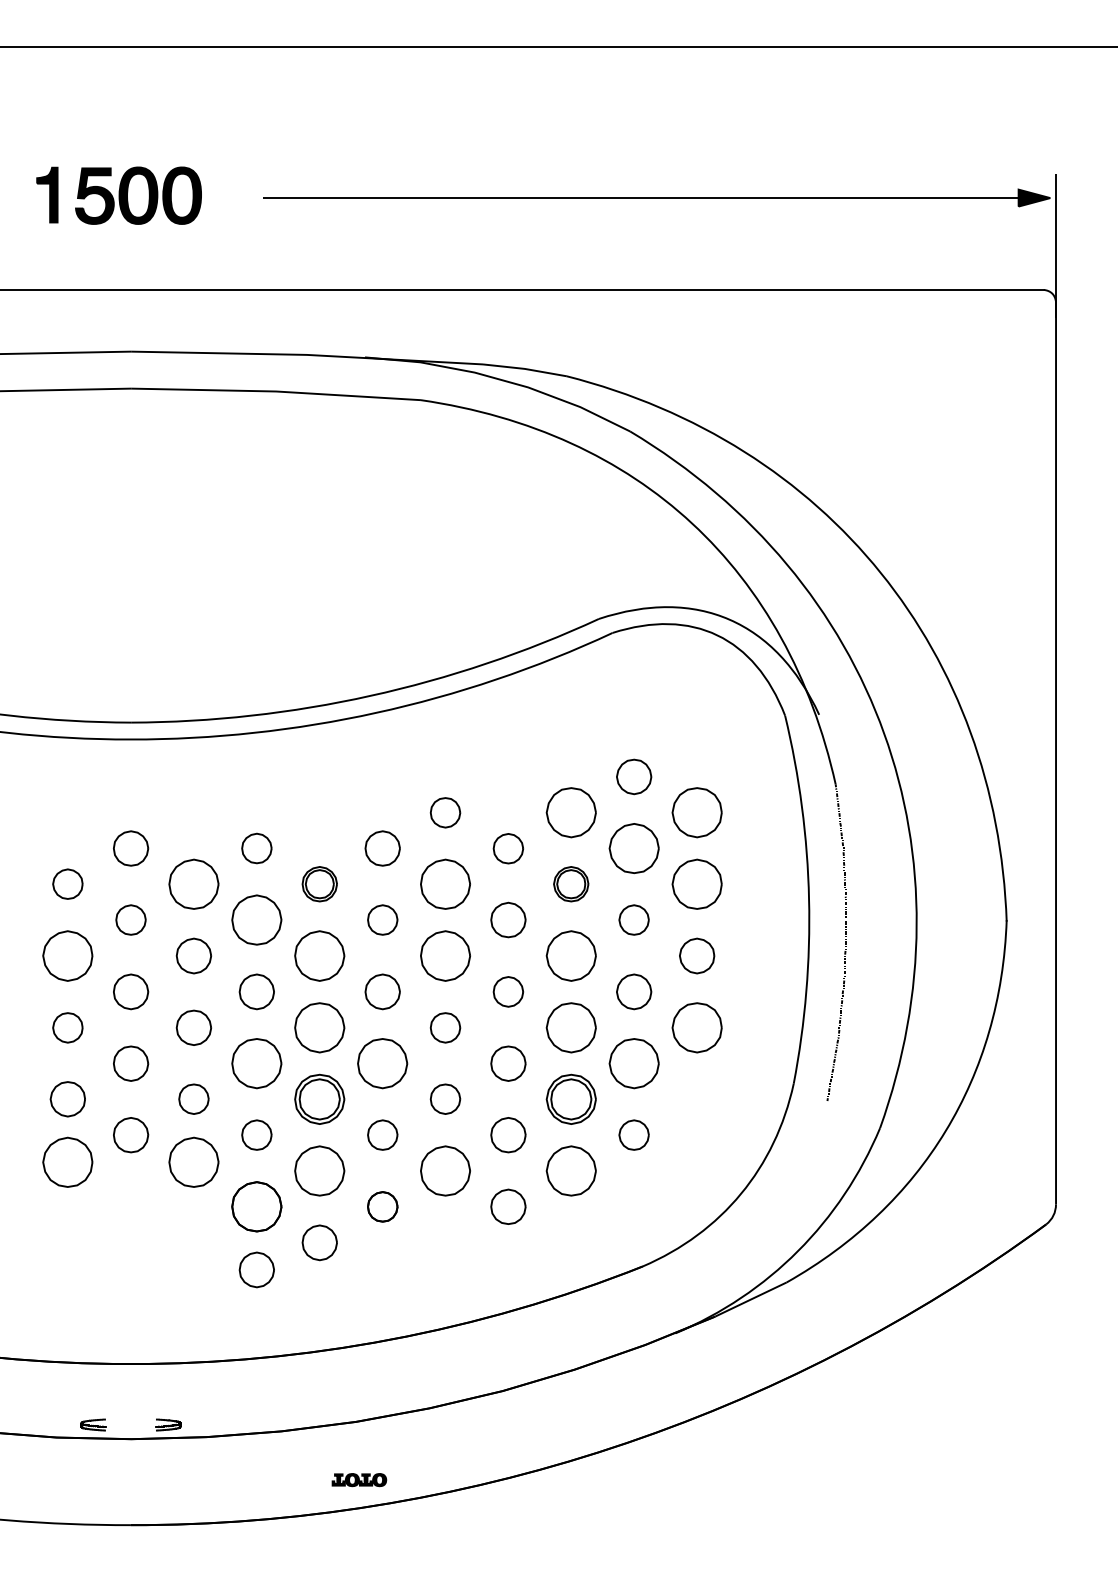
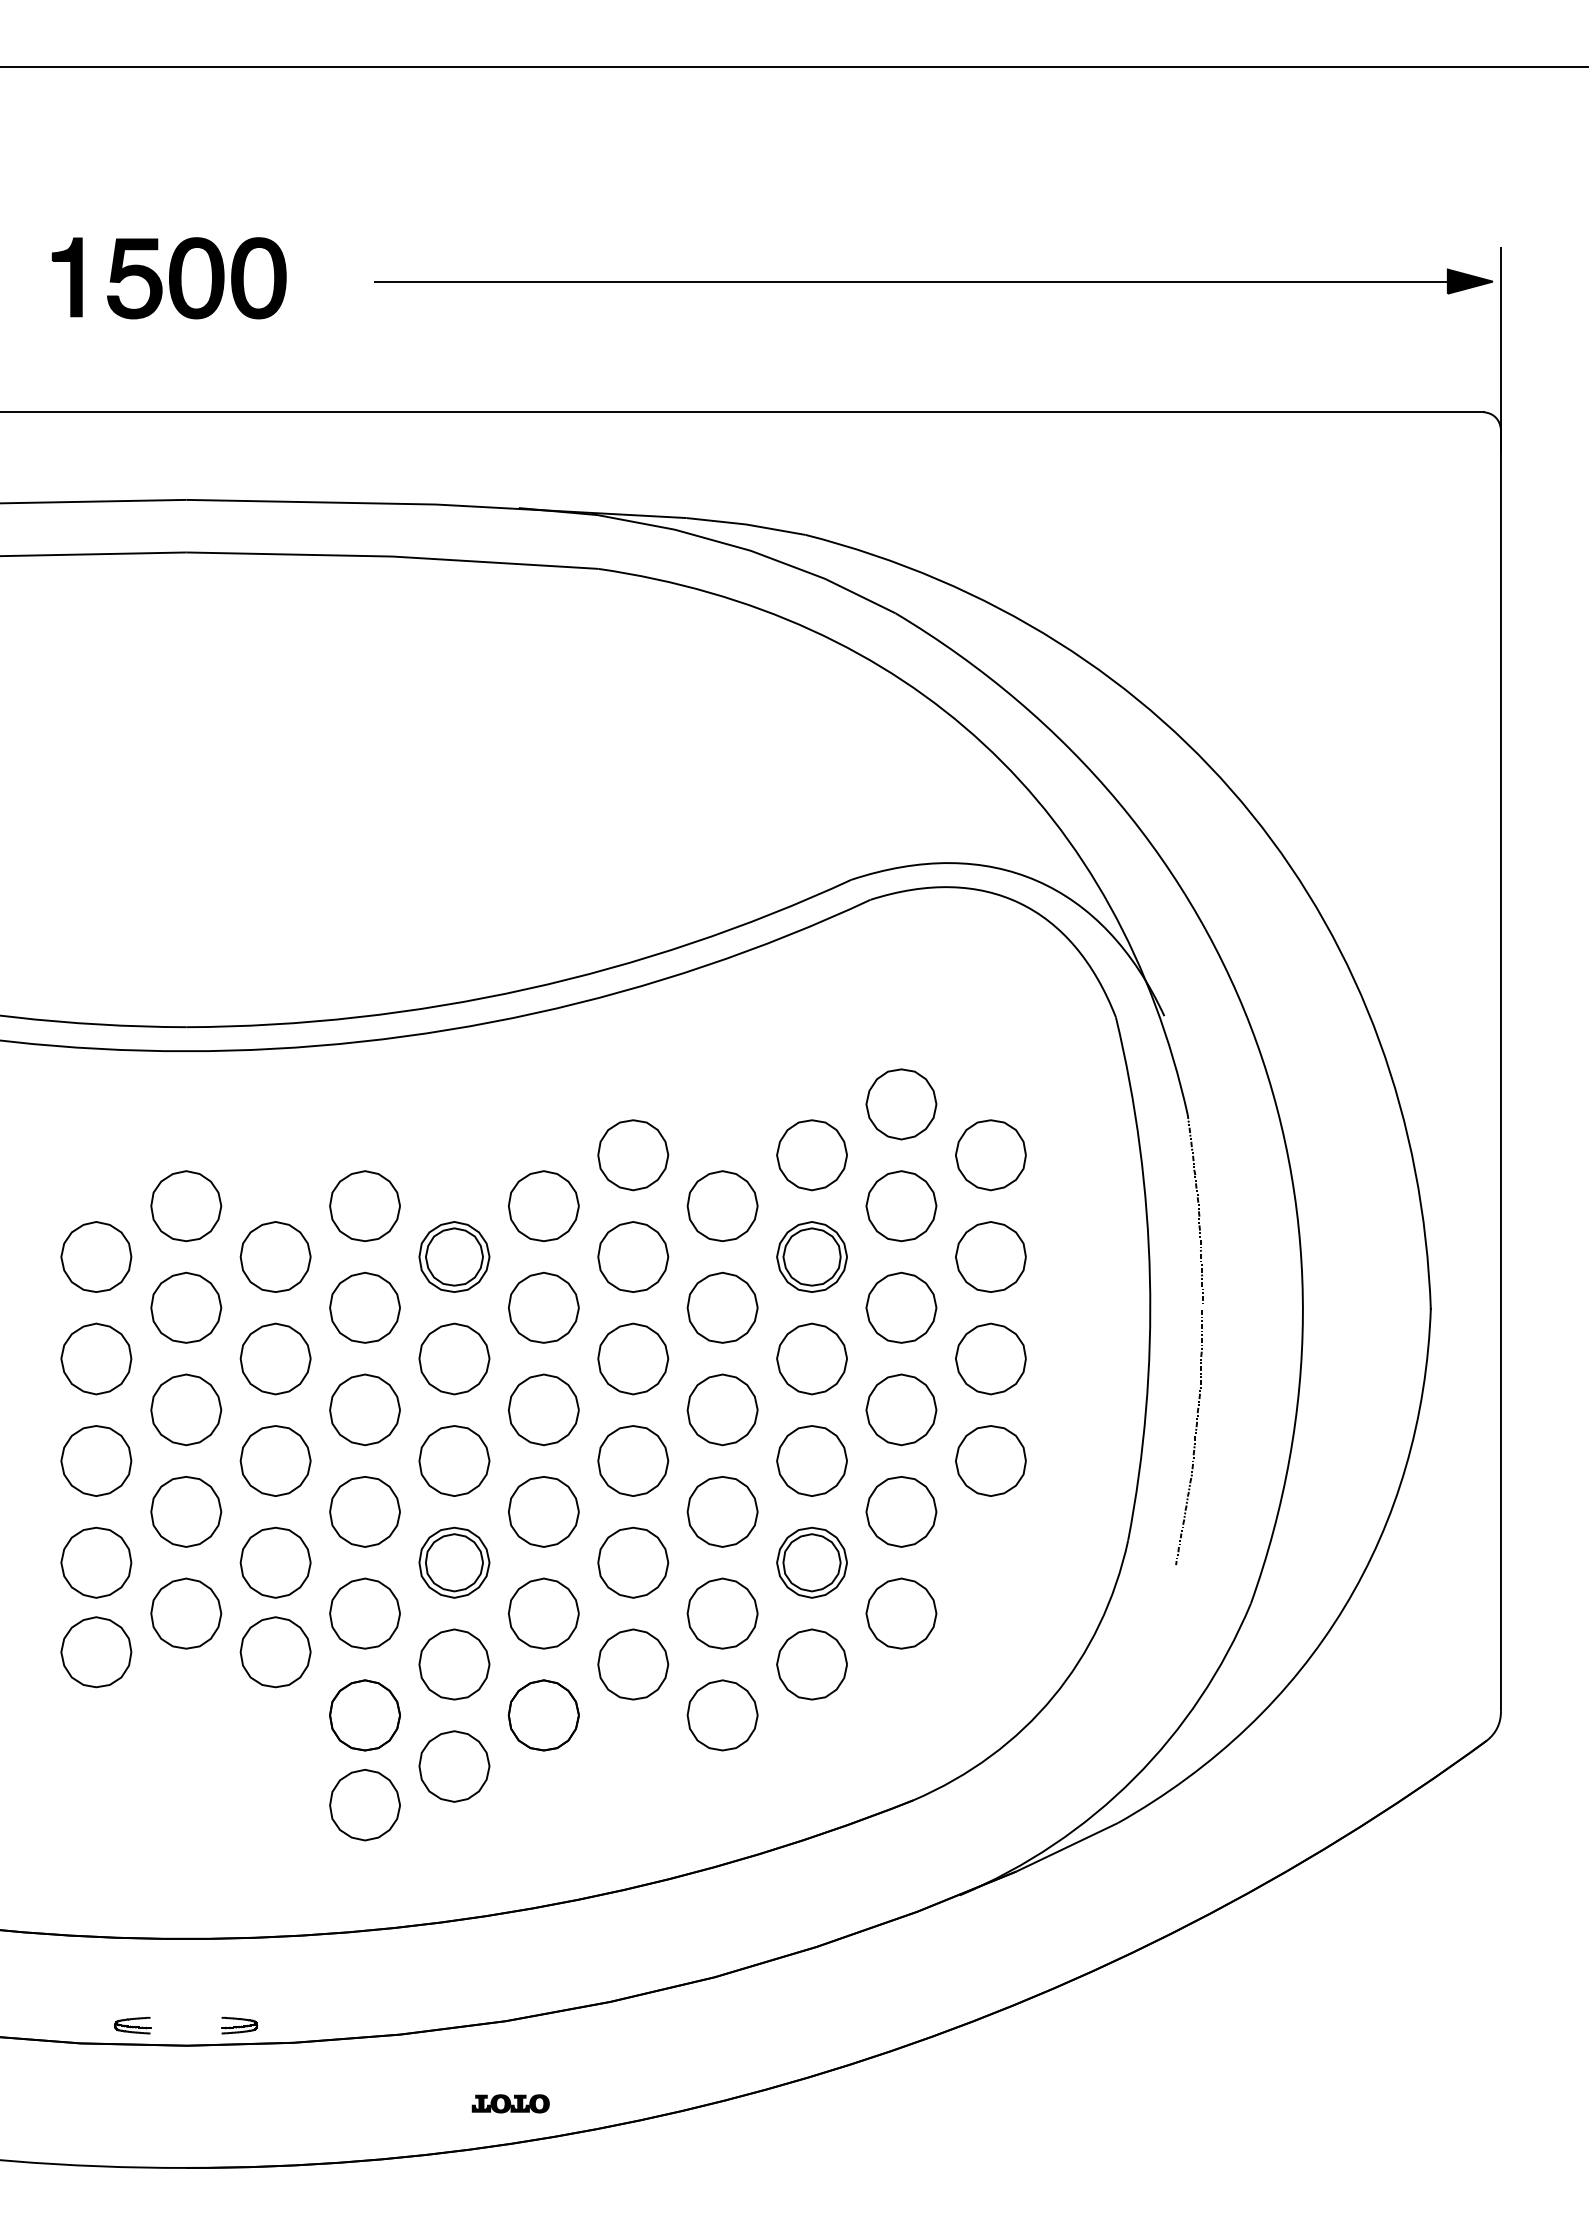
part: (633, 776) -> (900, 1103), size x1.43
part: (445, 812) -> (633, 1154), size x1.67
part: (130, 848) -> (185, 1206), size x1.43
part: (256, 848) -> (364, 1206), size x1.67
part: (382, 848) -> (543, 1206), size x1.43
part: (508, 848) -> (722, 1206), size x1.67
part: (67, 883) -> (95, 1255), size x1.67
part: (319, 883) -> (454, 1255), size x1.43
part: (570, 883) -> (810, 1255), size x1.43
part: (130, 919) -> (185, 1307), size x1.67
part: (382, 919) -> (543, 1307), size x1.67
part: (508, 919) -> (722, 1307), size x1.43
part: (633, 919) -> (900, 1307), size x1.67
part: (193, 955) -> (274, 1358), size x1.43
part: (696, 955) -> (989, 1358), size x1.43
part: (130, 991) -> (185, 1409), size x1.43
part: (256, 991) -> (364, 1409), size x1.43
part: (382, 991) -> (543, 1409), size x1.43
part: (508, 991) -> (722, 1409), size x1.67
part: (633, 991) -> (900, 1409), size x1.43
part: (67, 1027) -> (95, 1460), size x1.67
part: (193, 1027) -> (274, 1460), size x1.43
part: (445, 1027) -> (633, 1460), size x1.67
part: (130, 1063) -> (185, 1511), size x1.43
part: (508, 1063) -> (722, 1511), size x1.43
part: (67, 1098) -> (95, 1561), size x1.43
part: (193, 1098) -> (274, 1561), size x1.67
part: (445, 1098) -> (633, 1561), size x1.67
part: (130, 1134) -> (185, 1612), size x1.43
part: (256, 1134) -> (364, 1612), size x1.67
part: (382, 1134) -> (543, 1612), size x1.67
part: (508, 1134) -> (722, 1612), size x1.43
part: (633, 1134) -> (900, 1612), size x1.67
part: (382, 1206) -> (543, 1714), size x1.67
part: (508, 1206) -> (722, 1714), size x1.43
part: (319, 1242) -> (454, 1766), size x1.43
part: (256, 1269) -> (364, 1804), size x1.43

